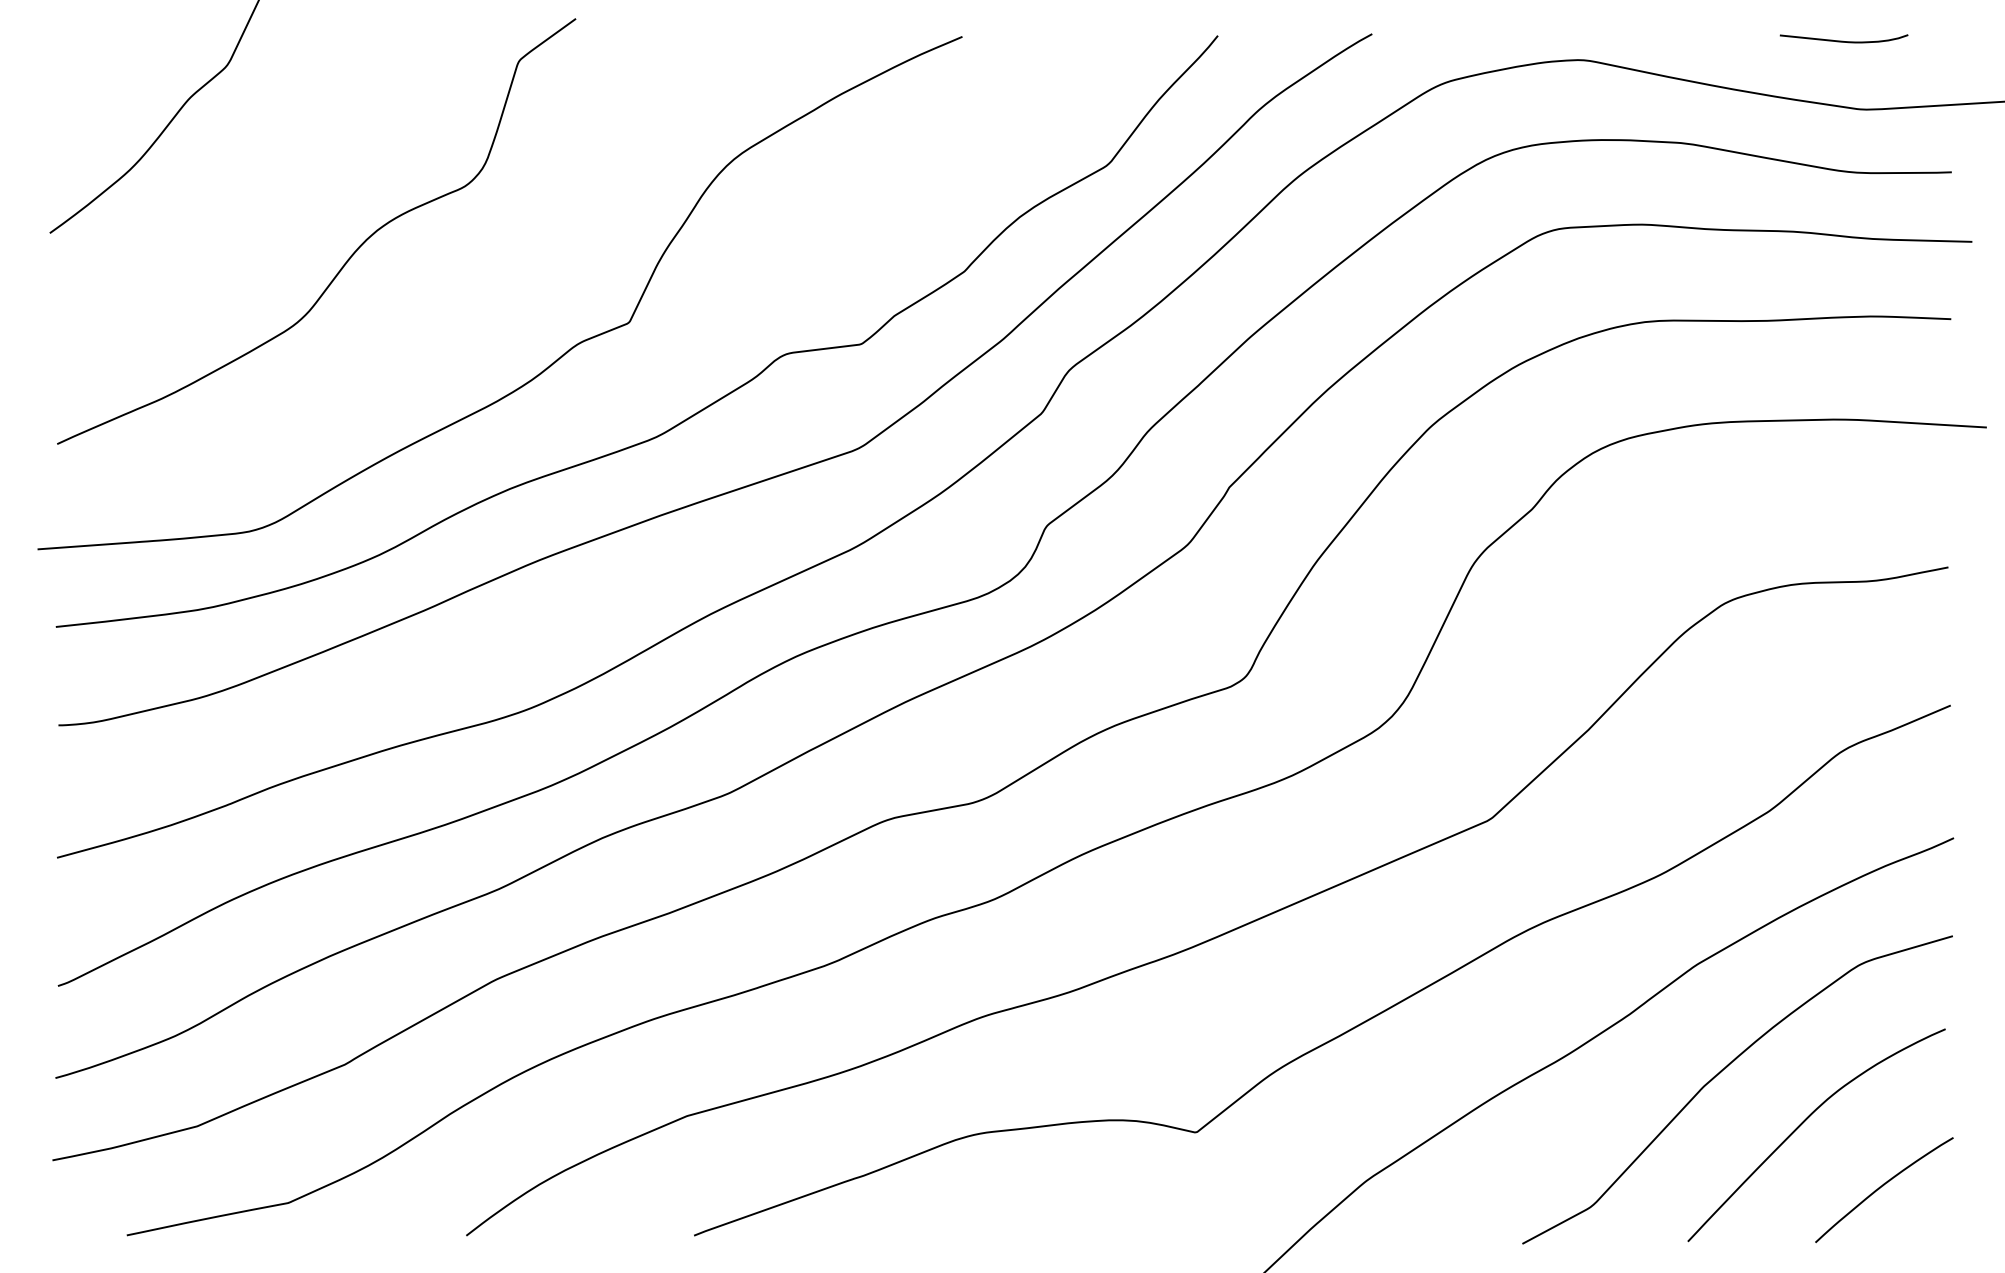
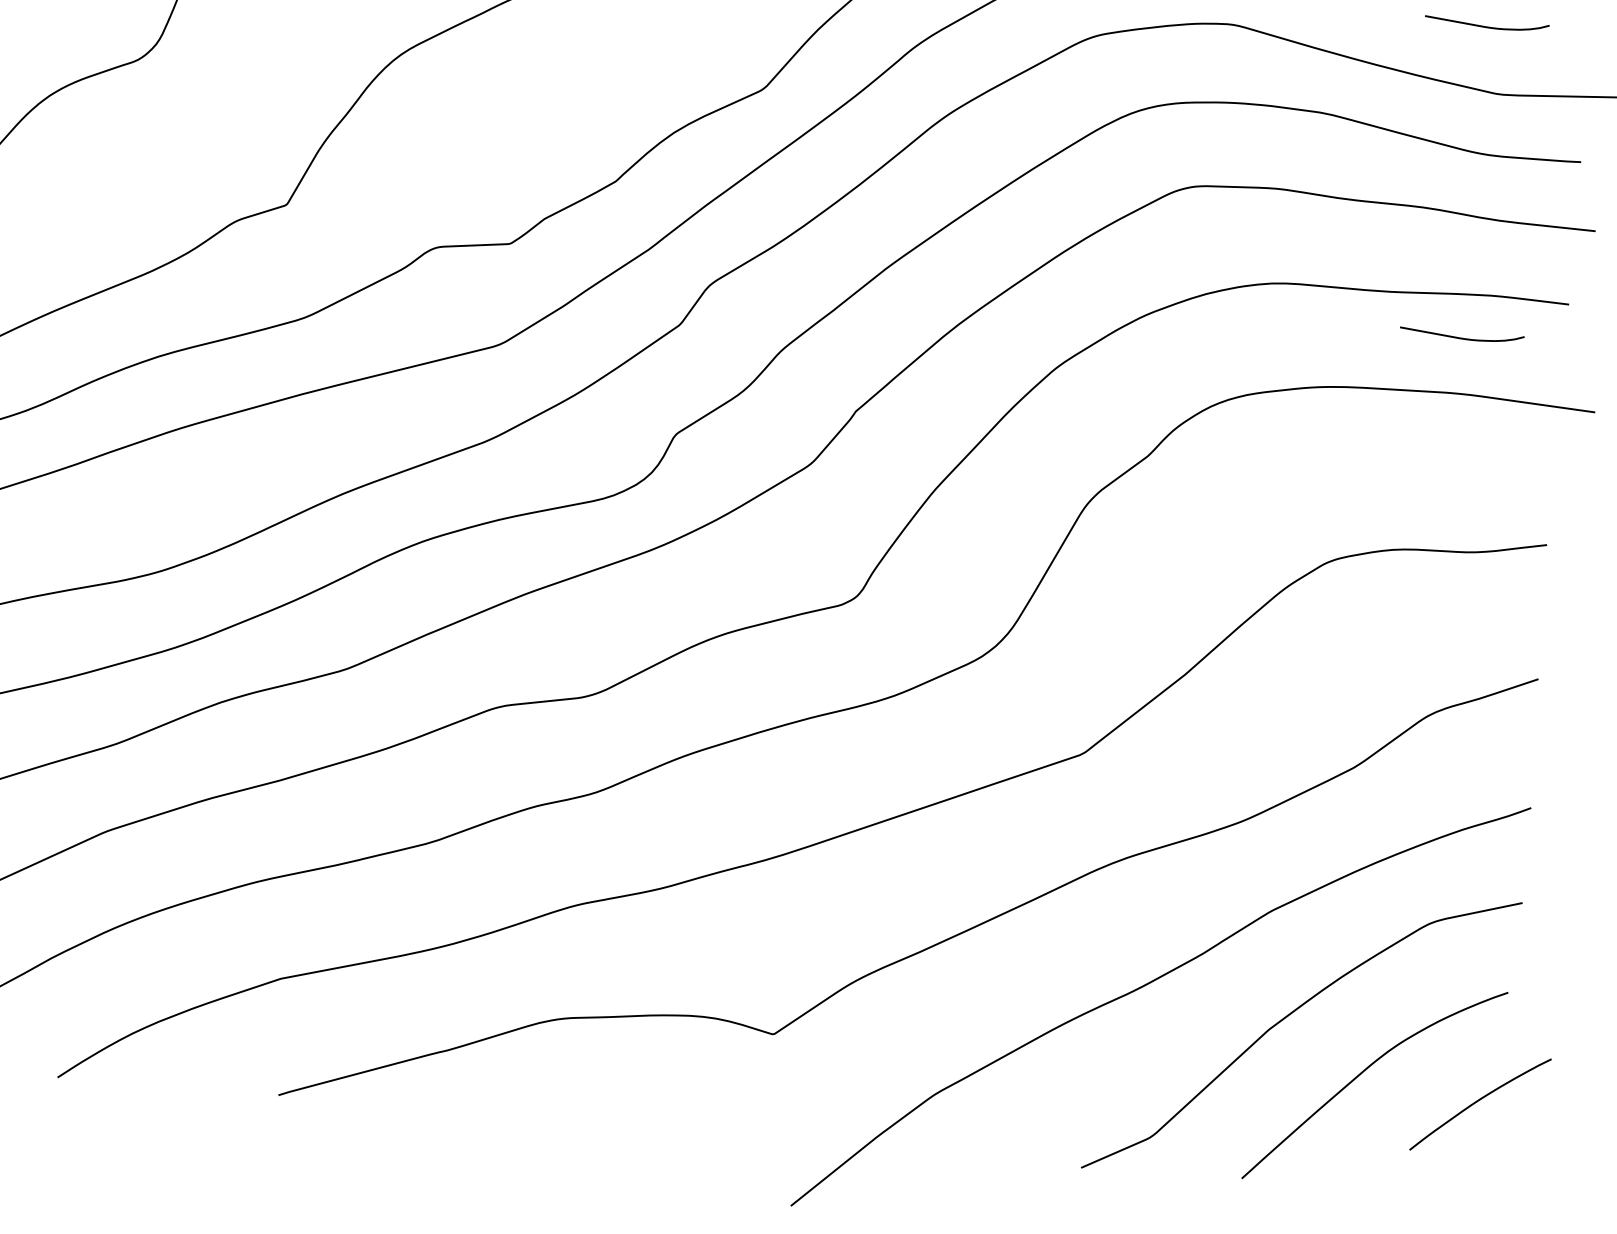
curve: (1843, 361) -> (1461, 337), added
curve: (1883, 1186) -> (1479, 1100), moved

